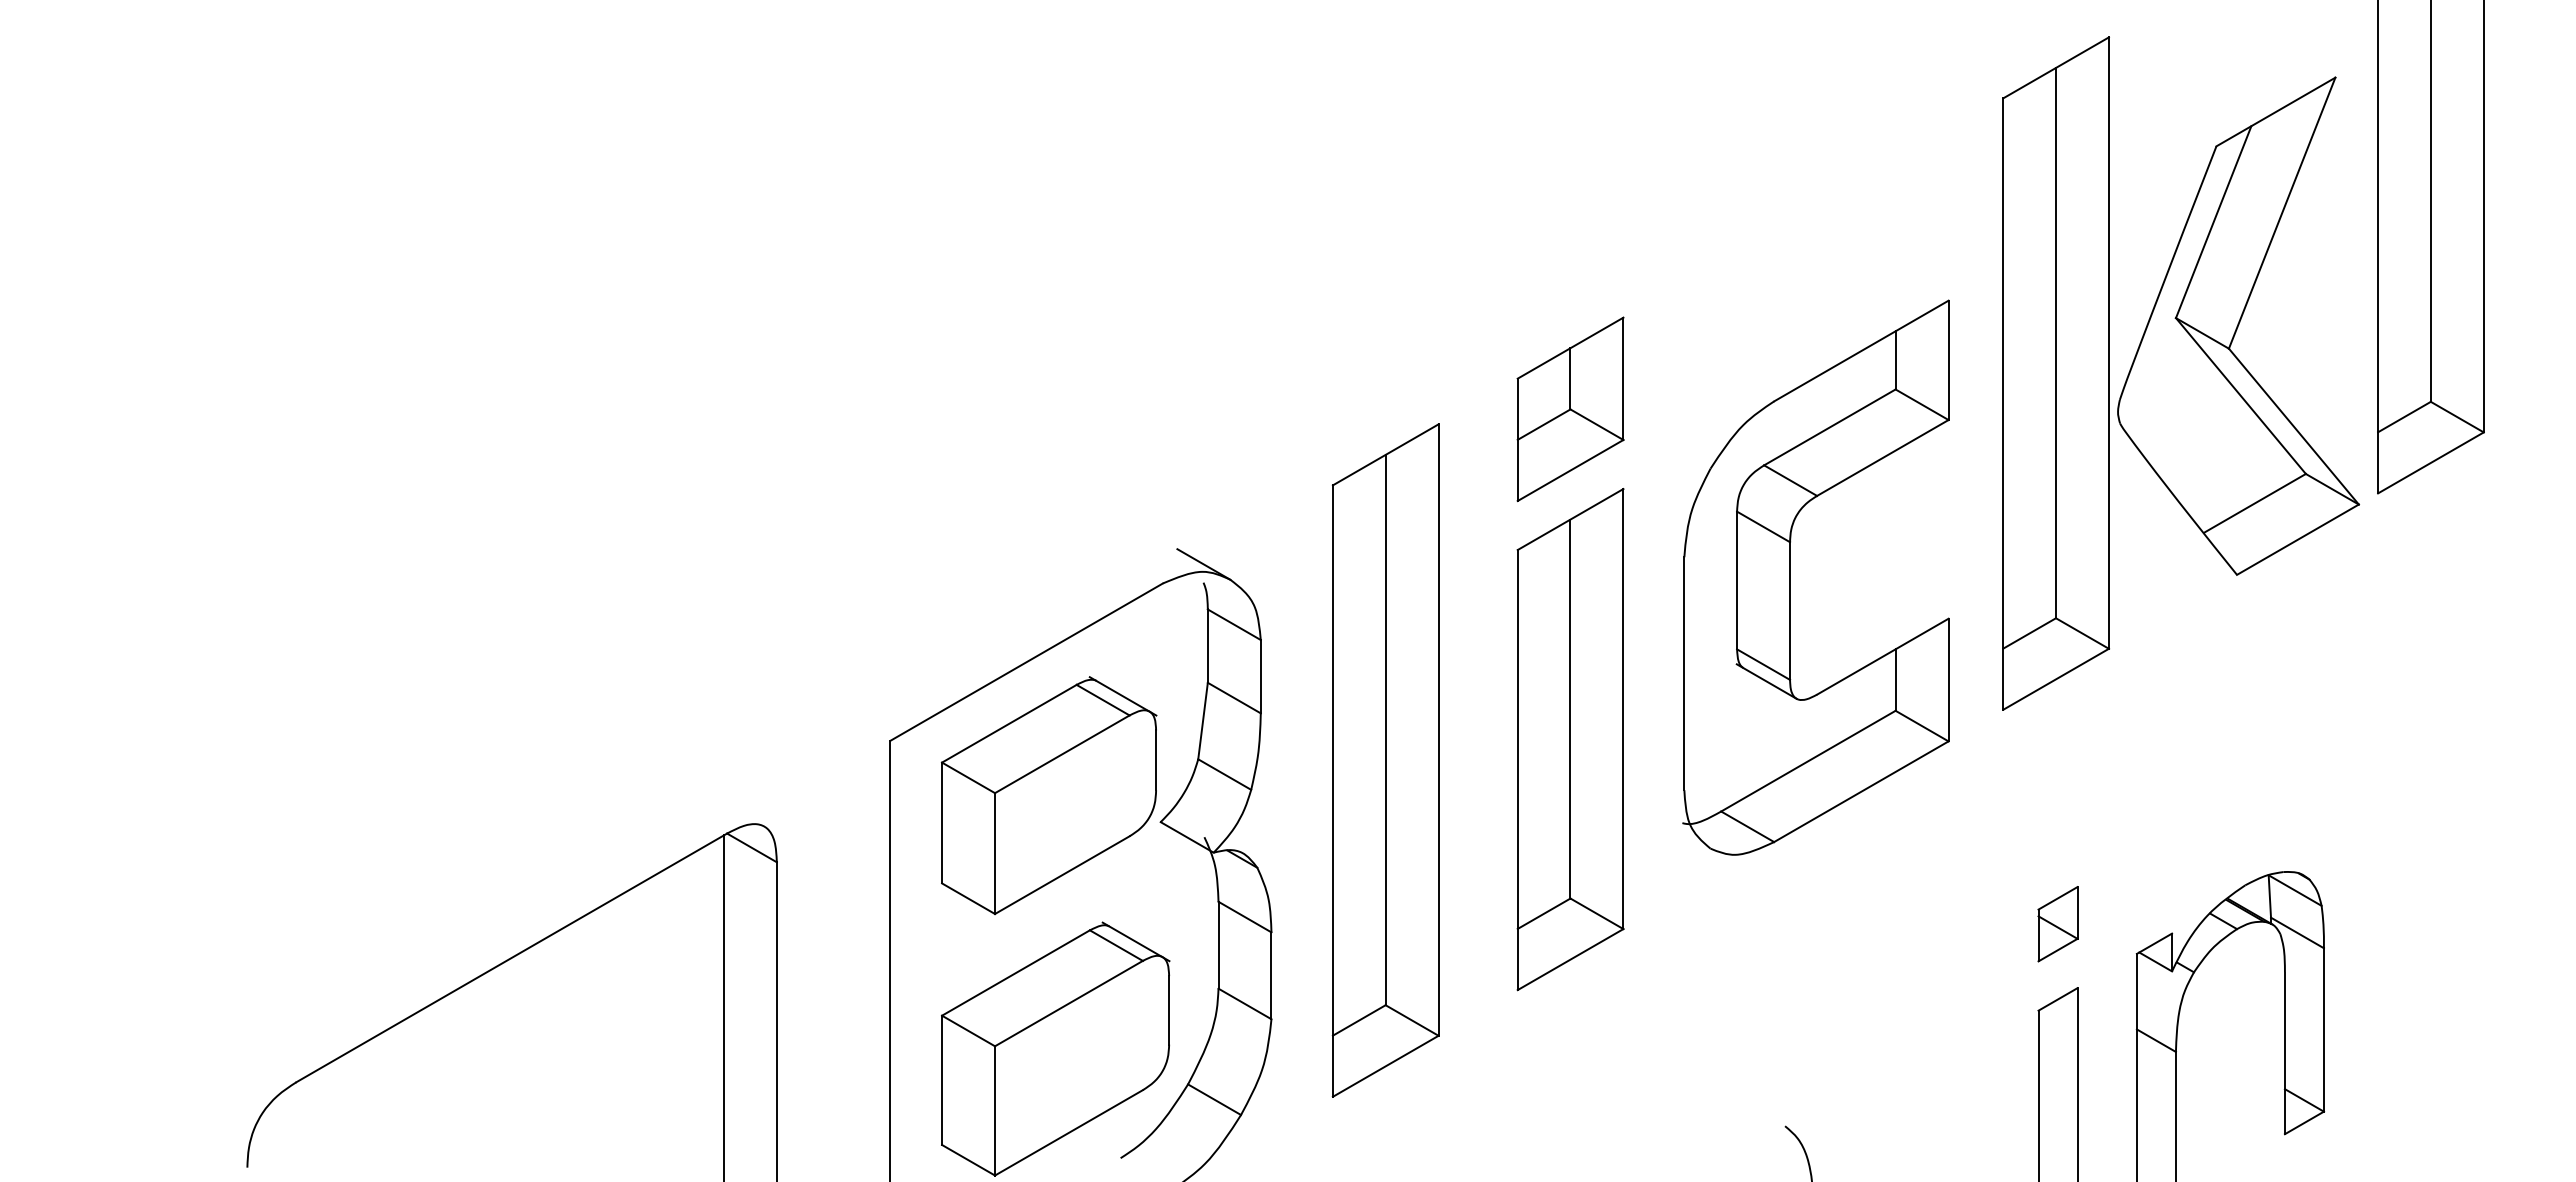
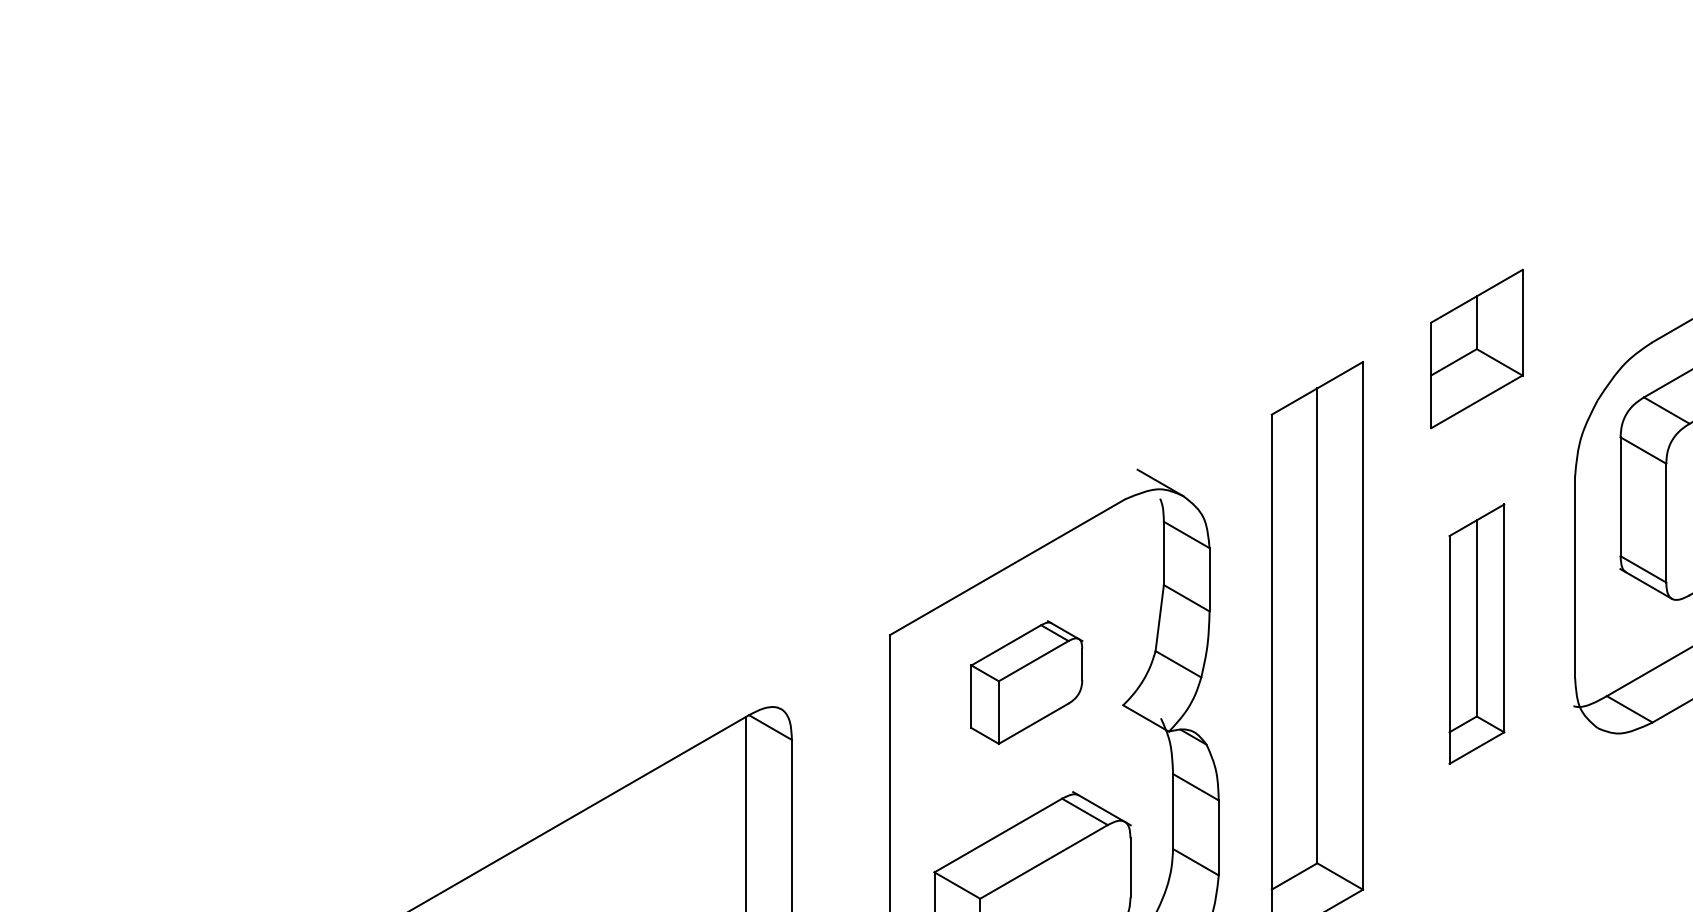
part: (1570, 739) -> (1476, 634), size x0.6
part: (1048, 795) -> (1026, 682), size x0.6

